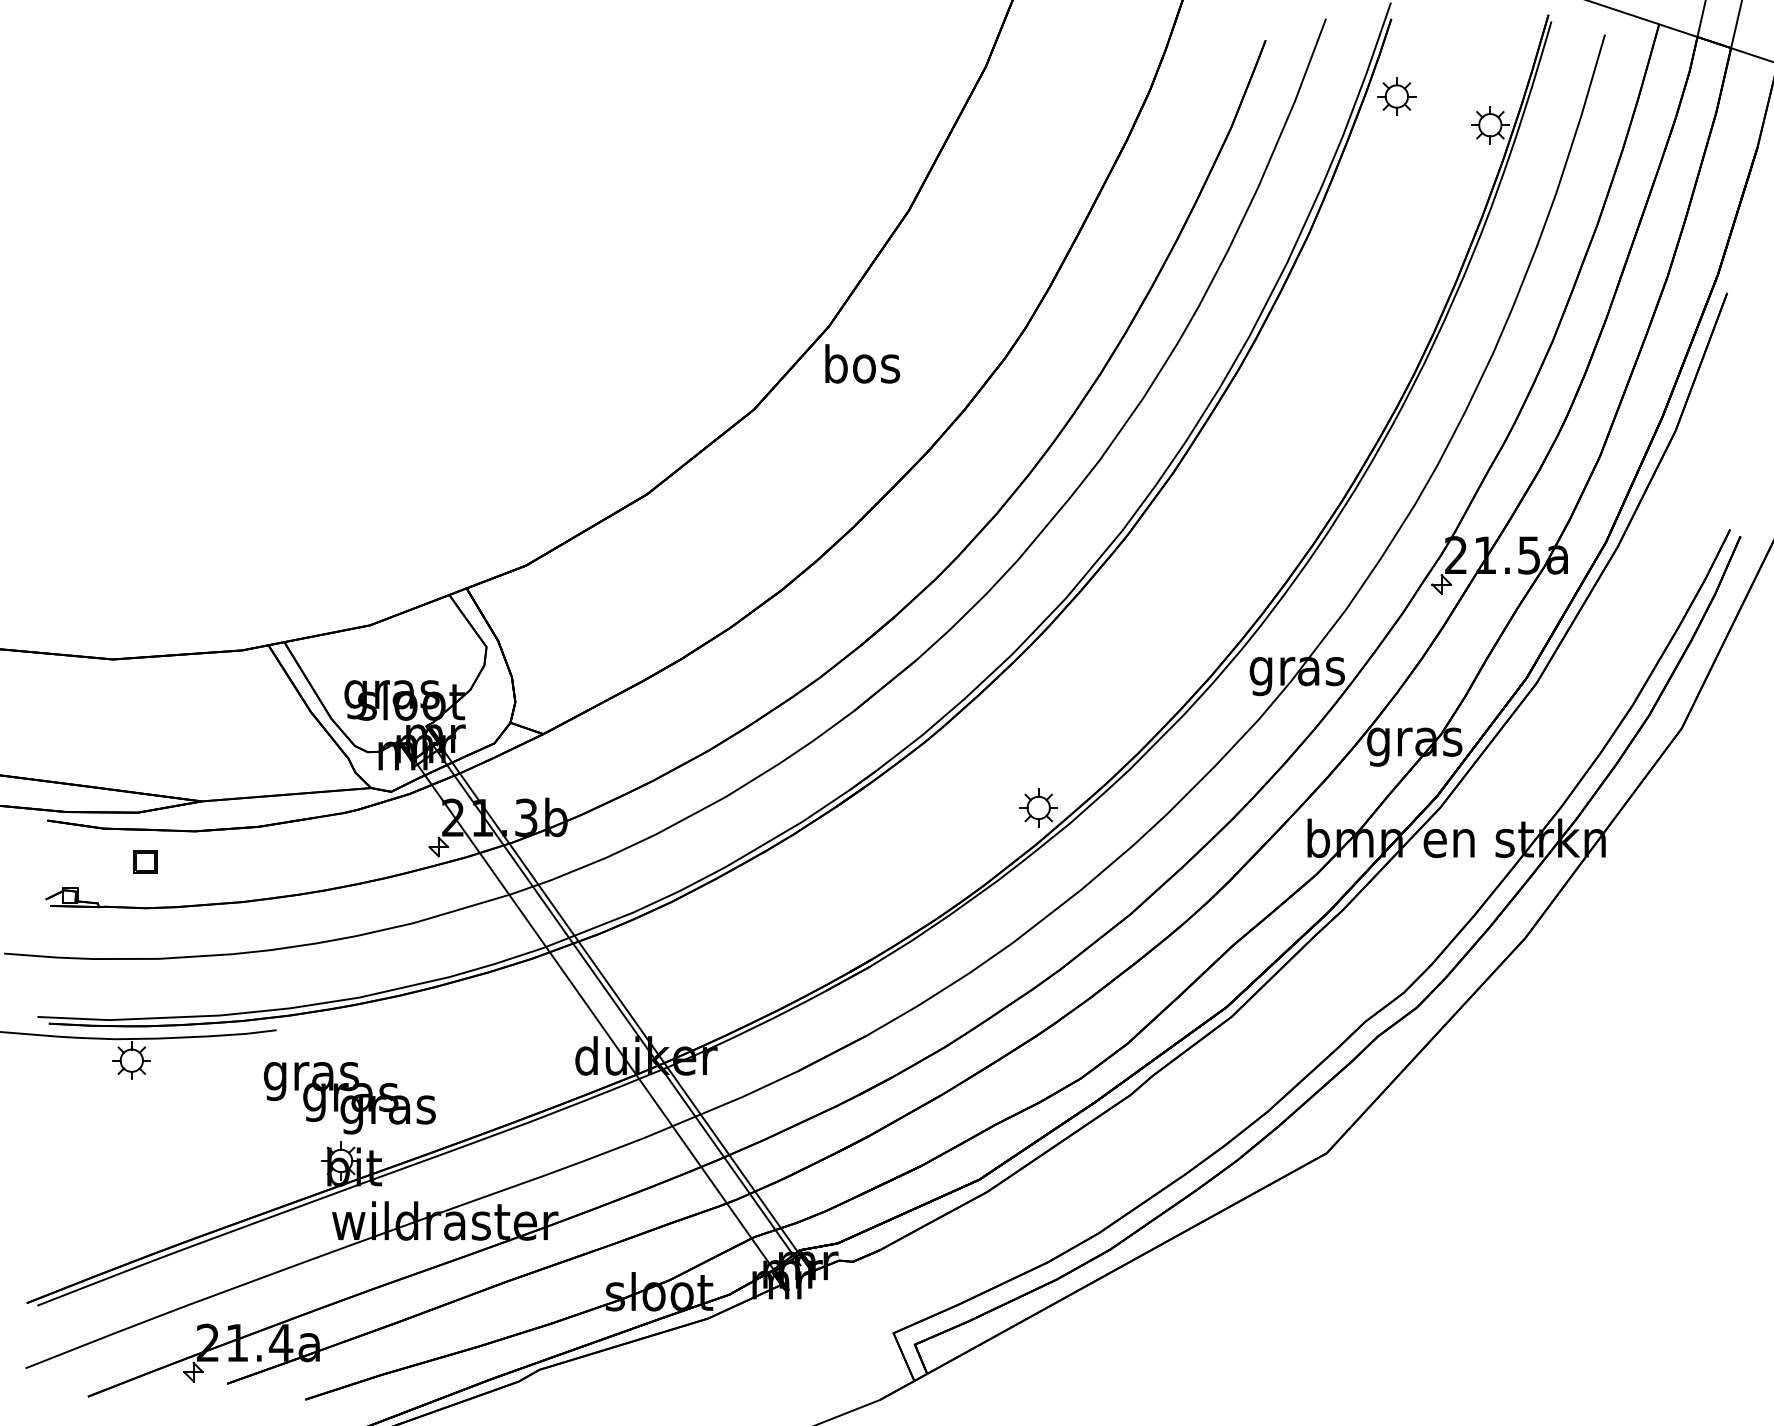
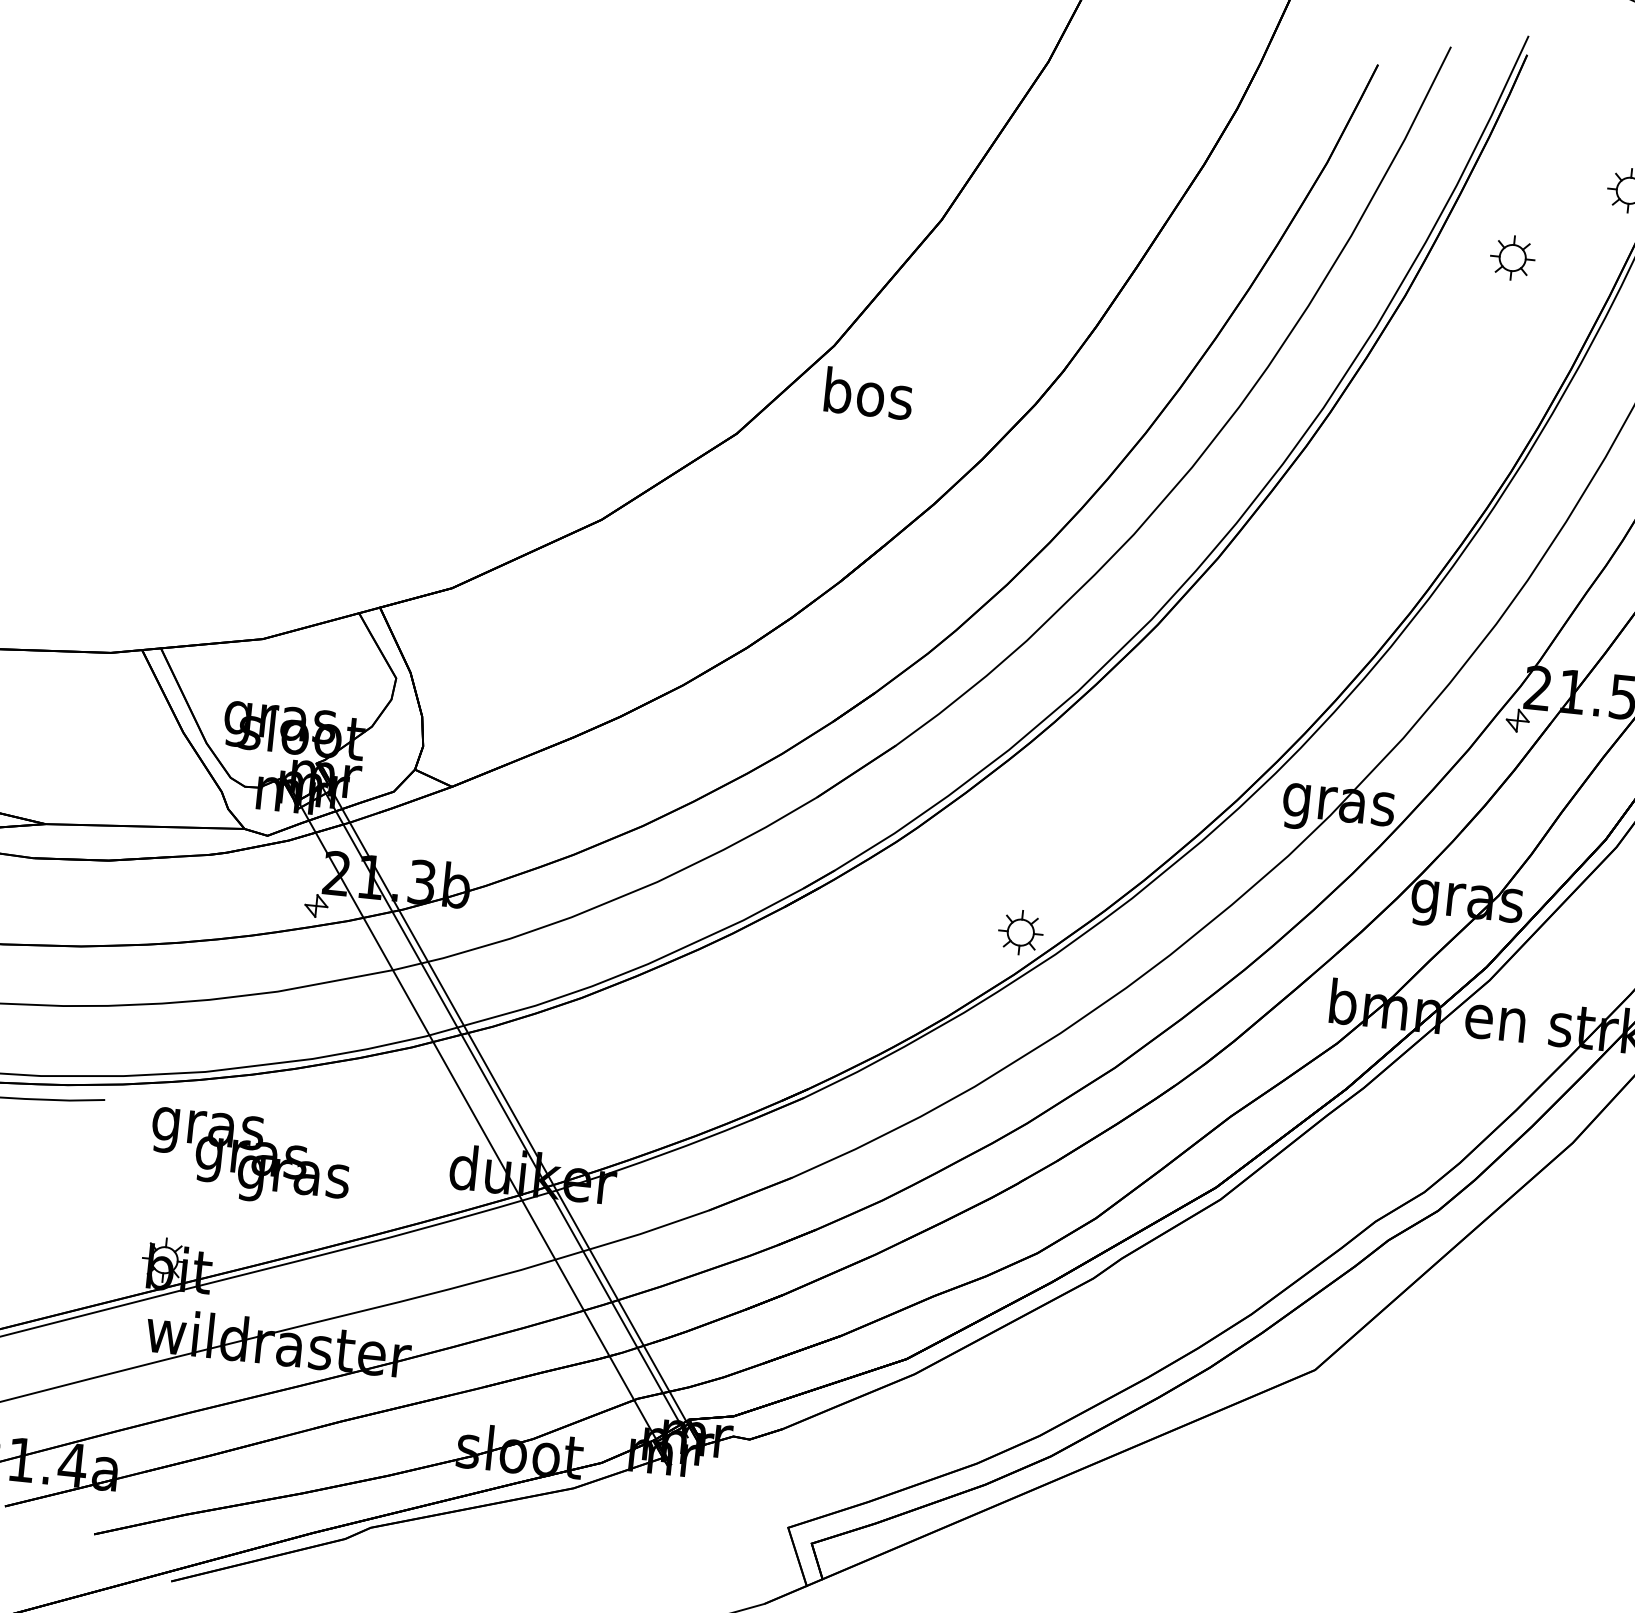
part: (1396, 96) -> (1512, 257), moved
text: (349, 1098) -> (249, 1158), moved

